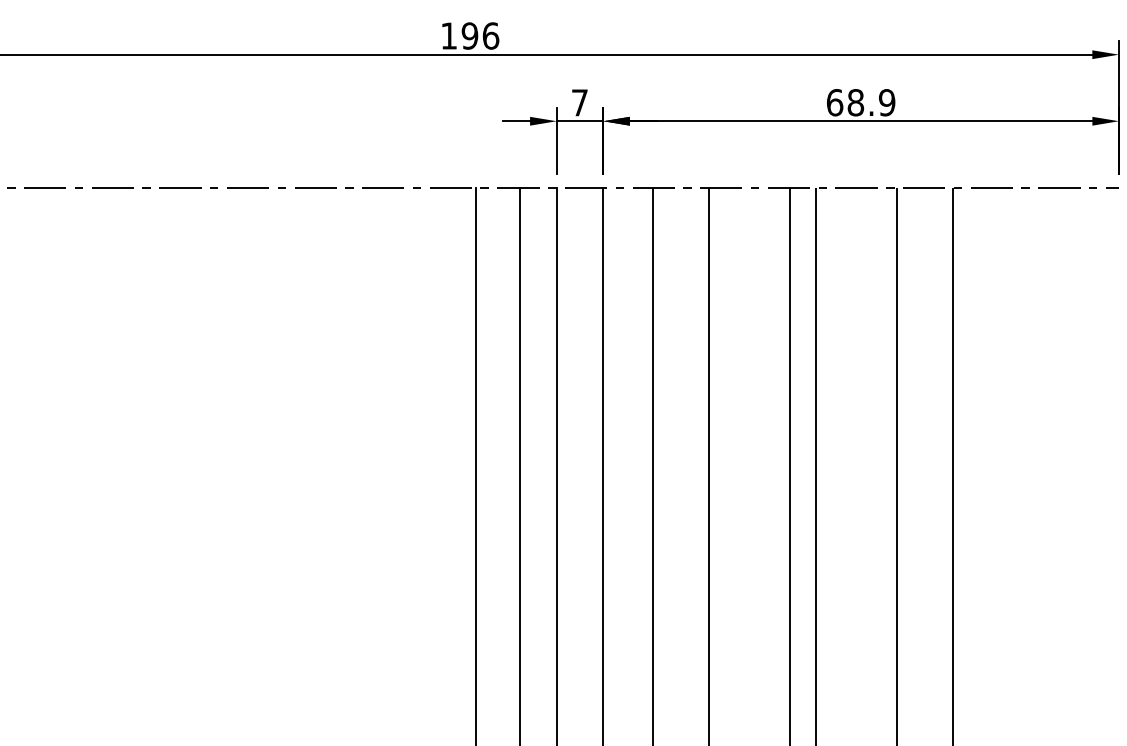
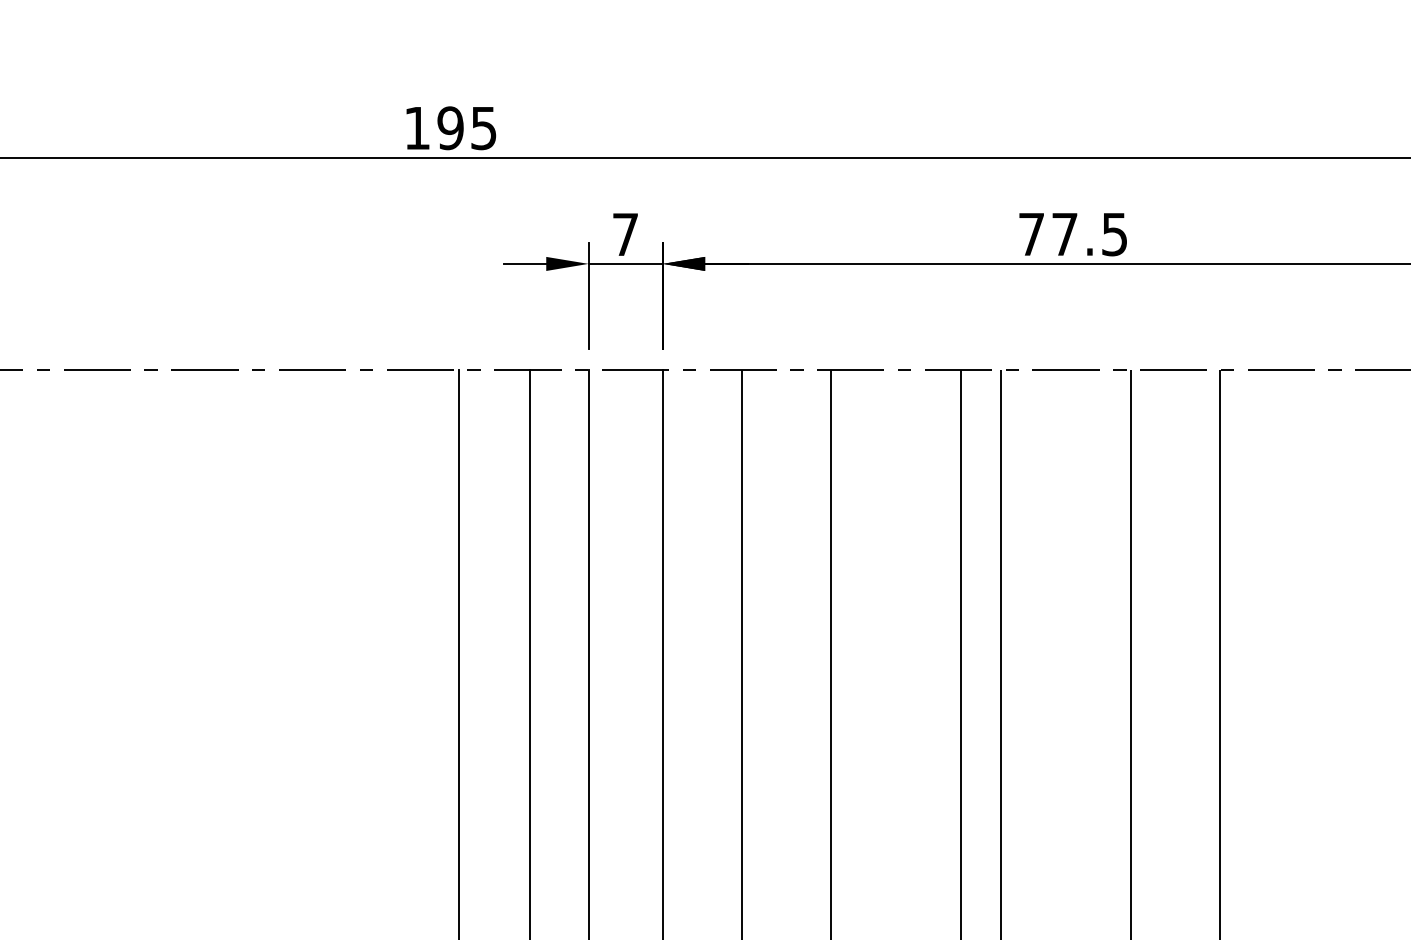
text: (490, 35) -> (483, 127), 196 -> 195
text: (861, 102) -> (1073, 234), 68.9 -> 77.5

